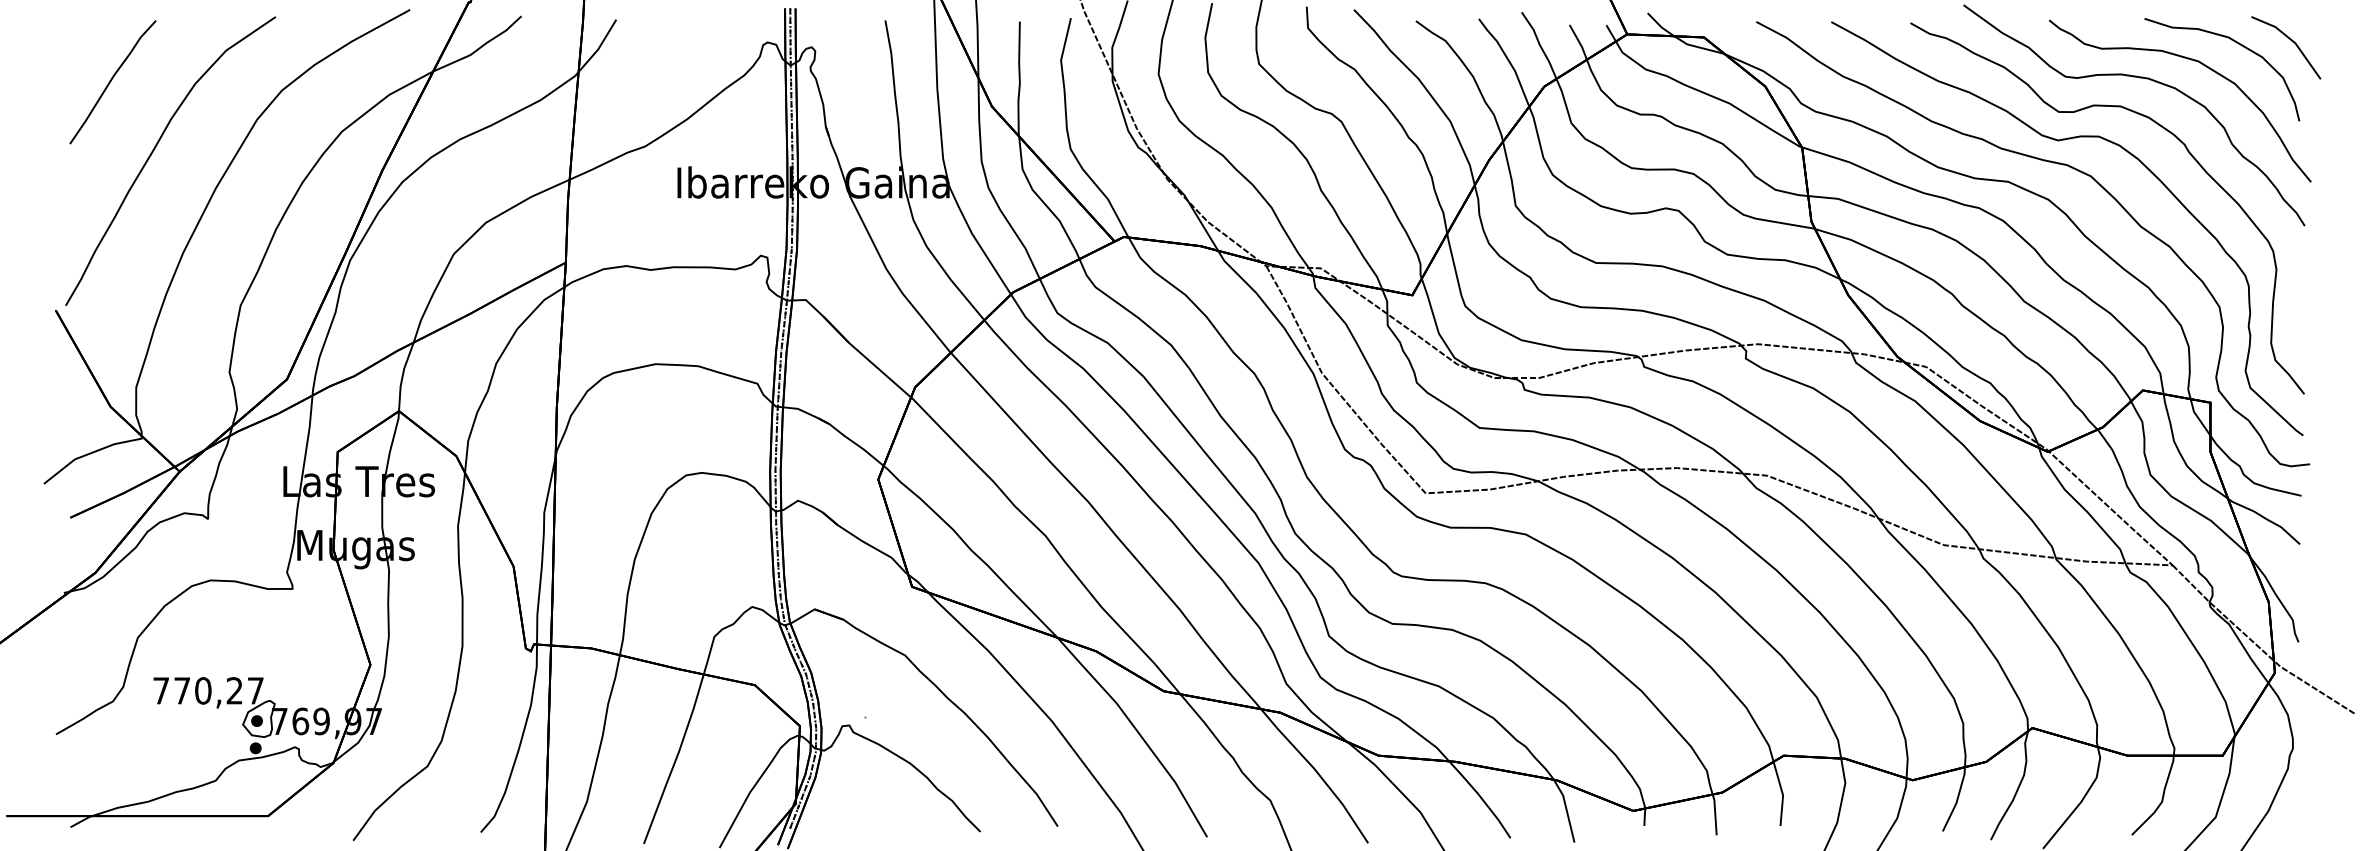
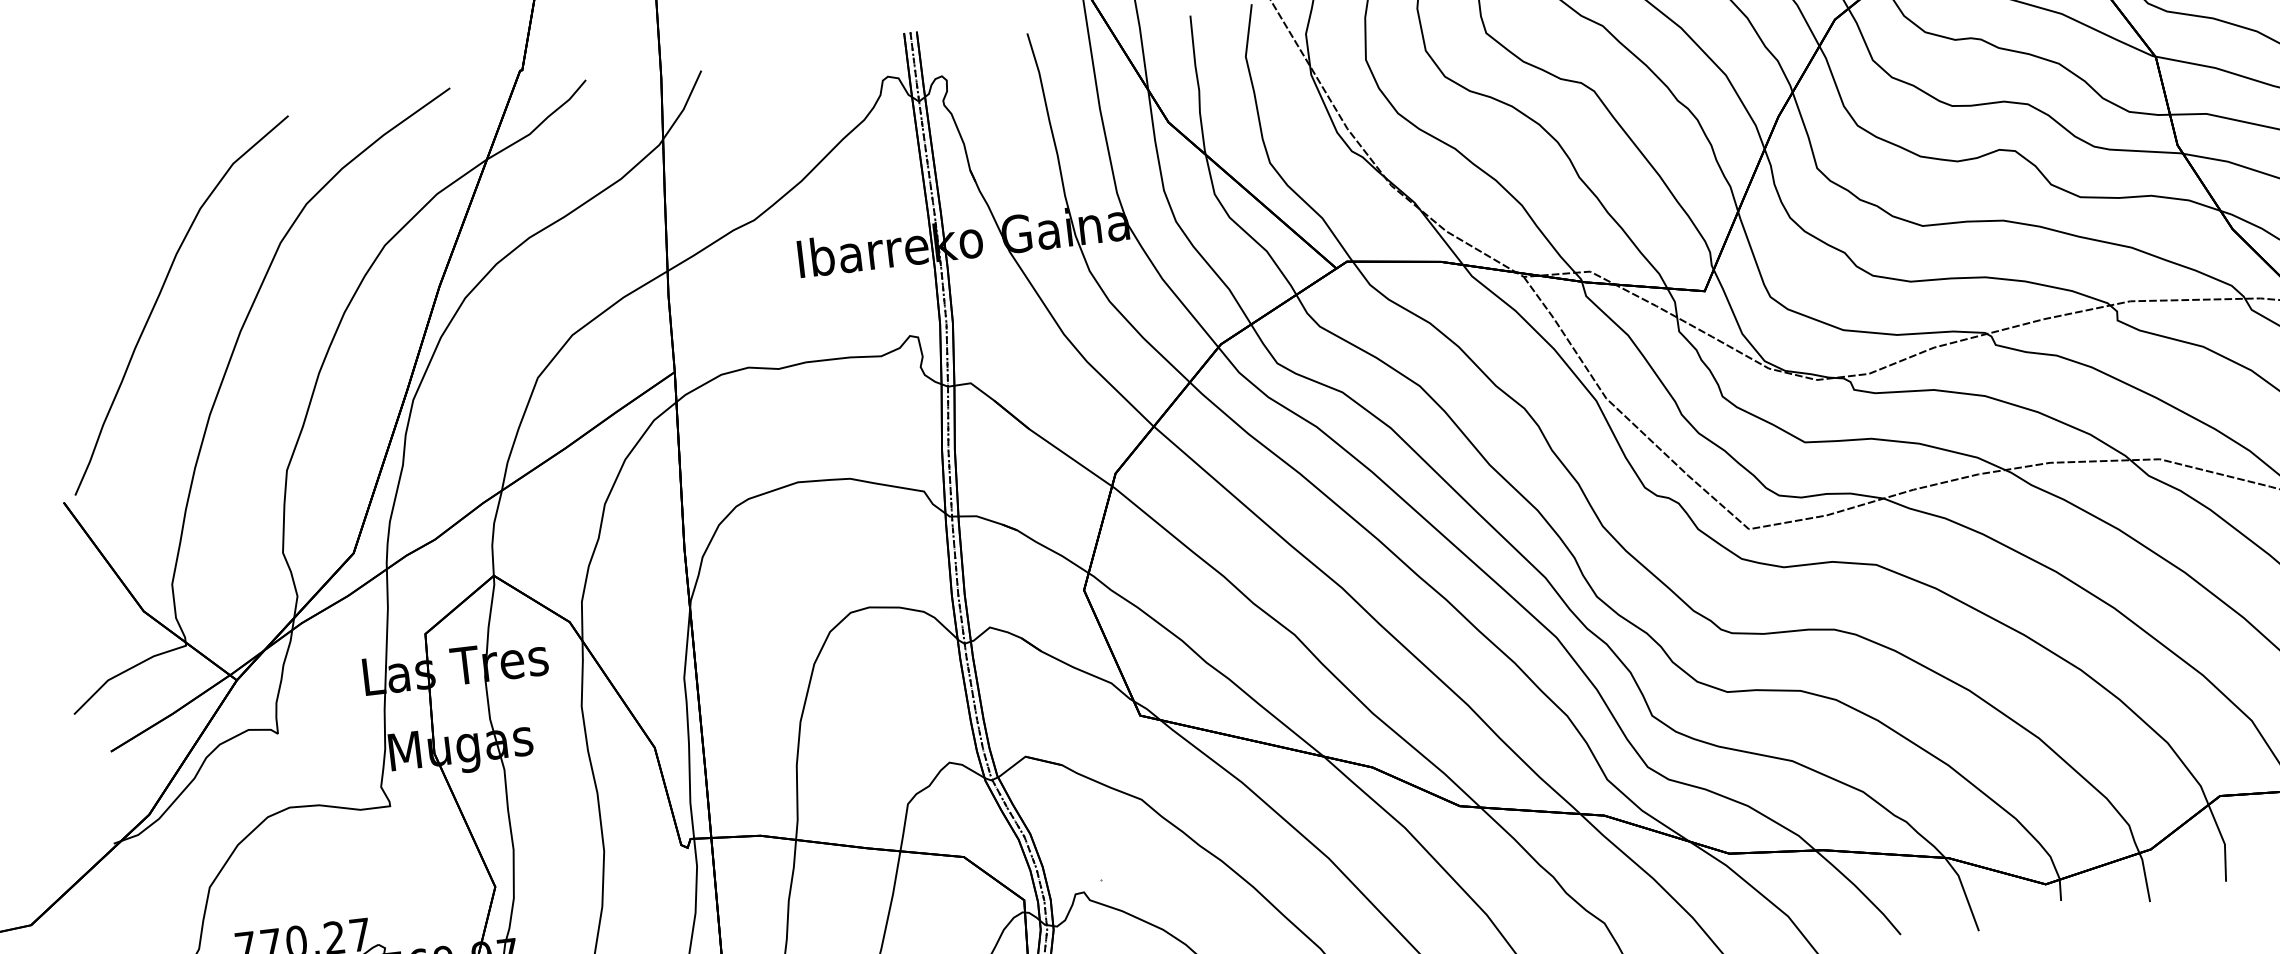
curve: (111, 81) -> (98, 217), removed

